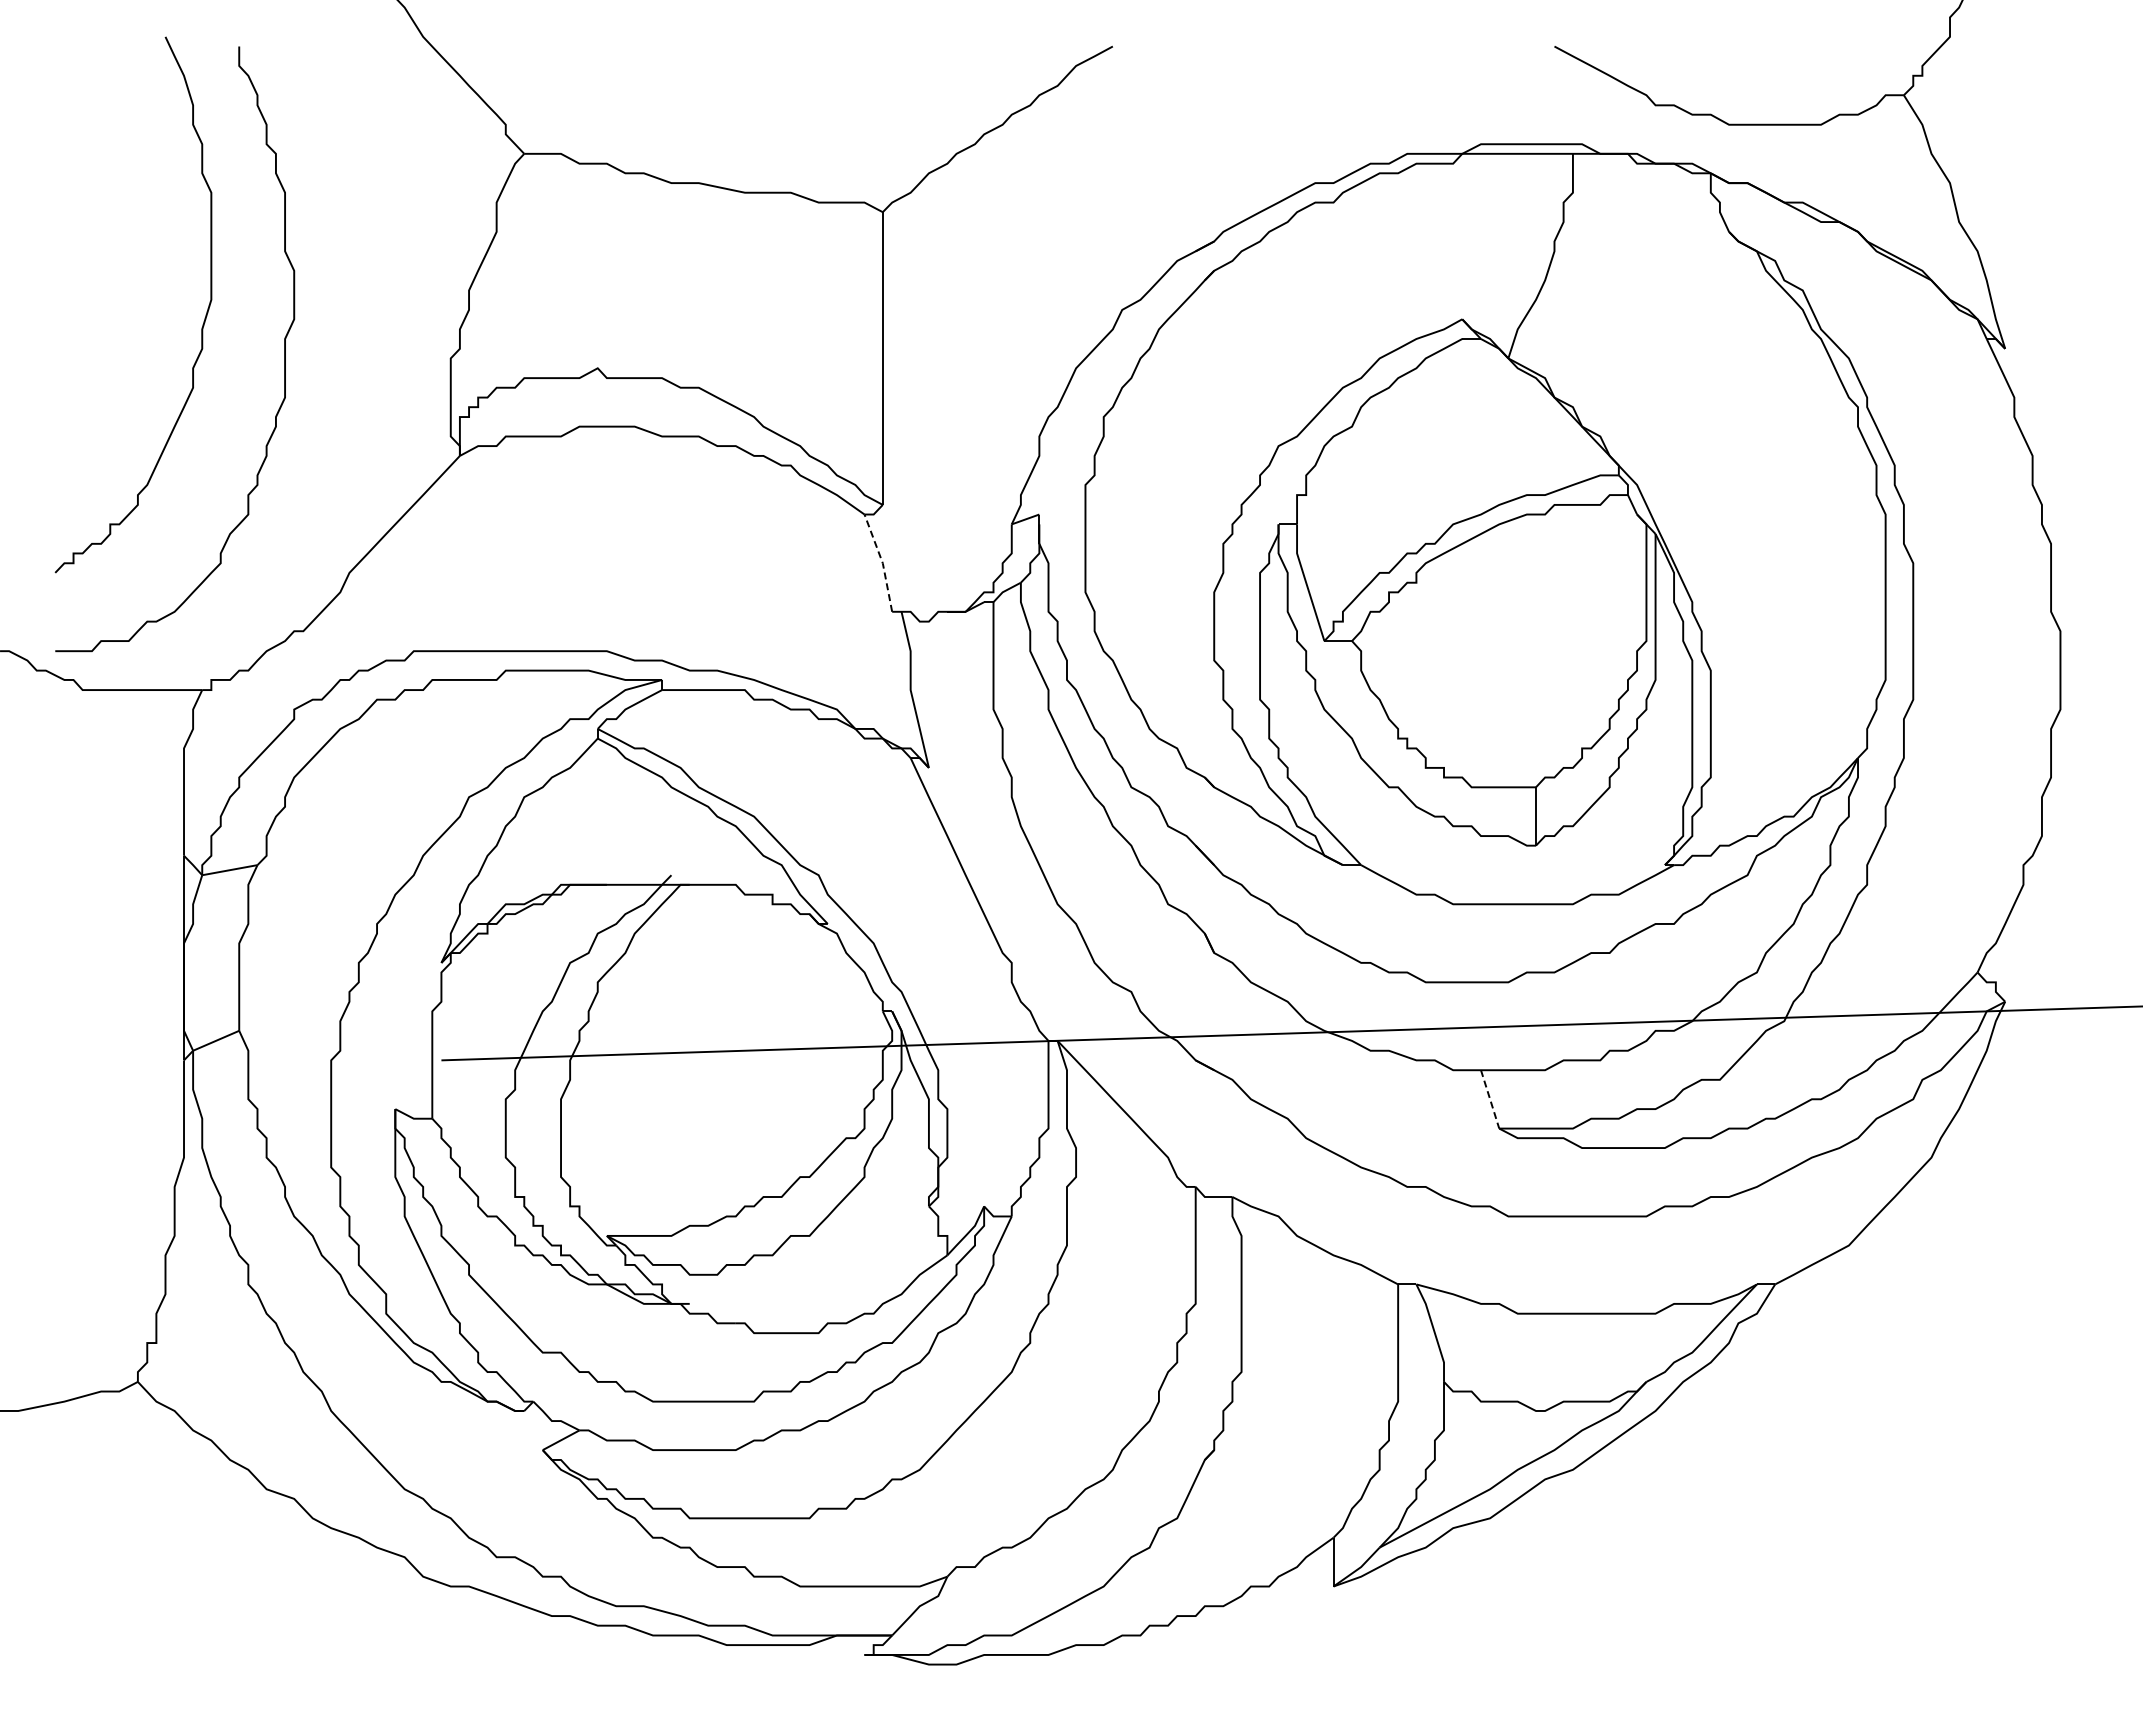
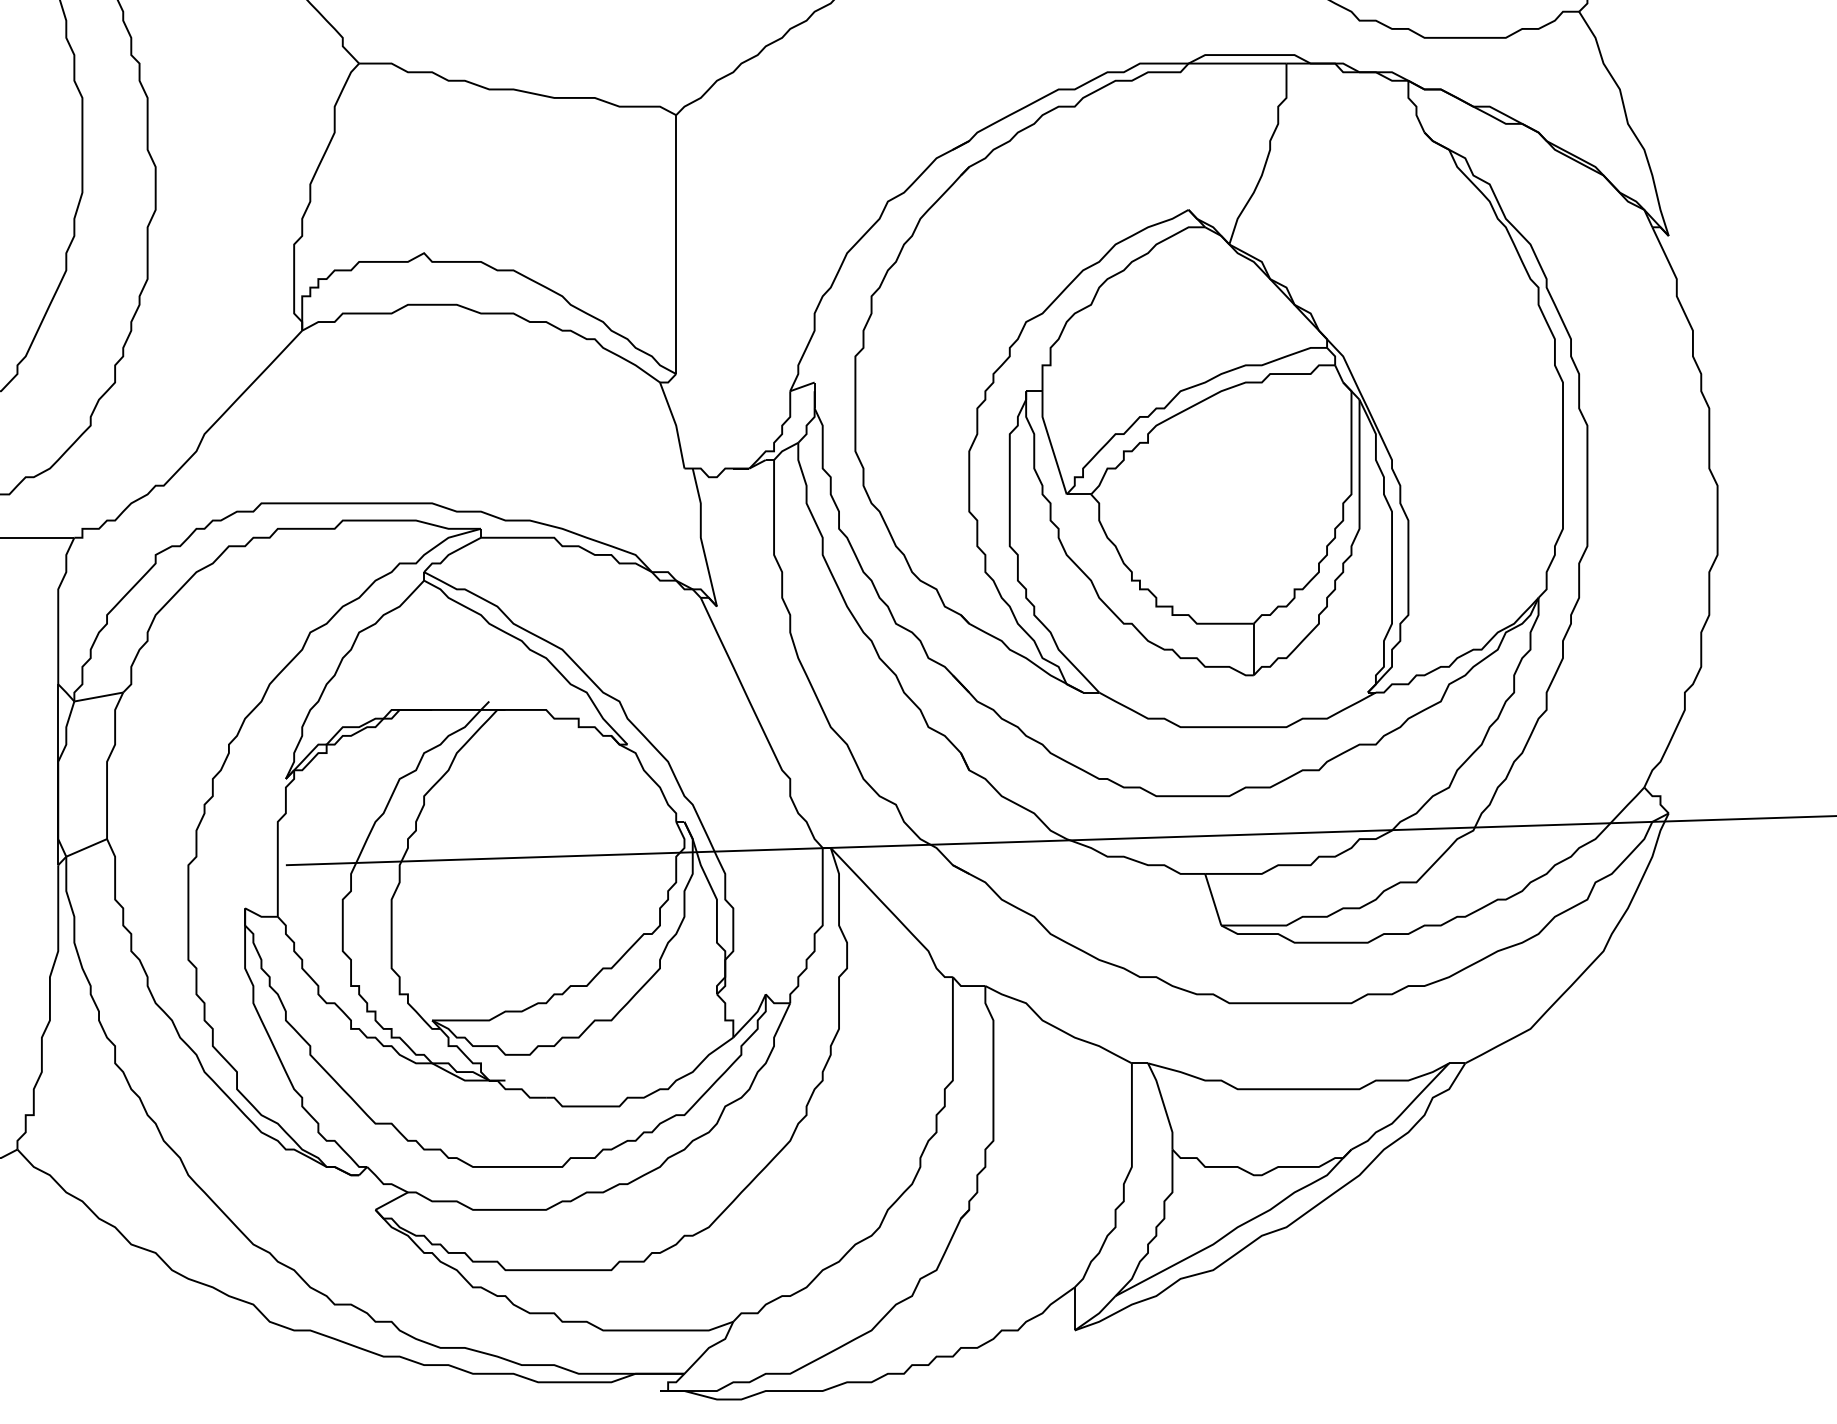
line: (882, 562) -> (675, 424), dashed -> solid
line: (1490, 1099) -> (1213, 899), dashed -> solid

